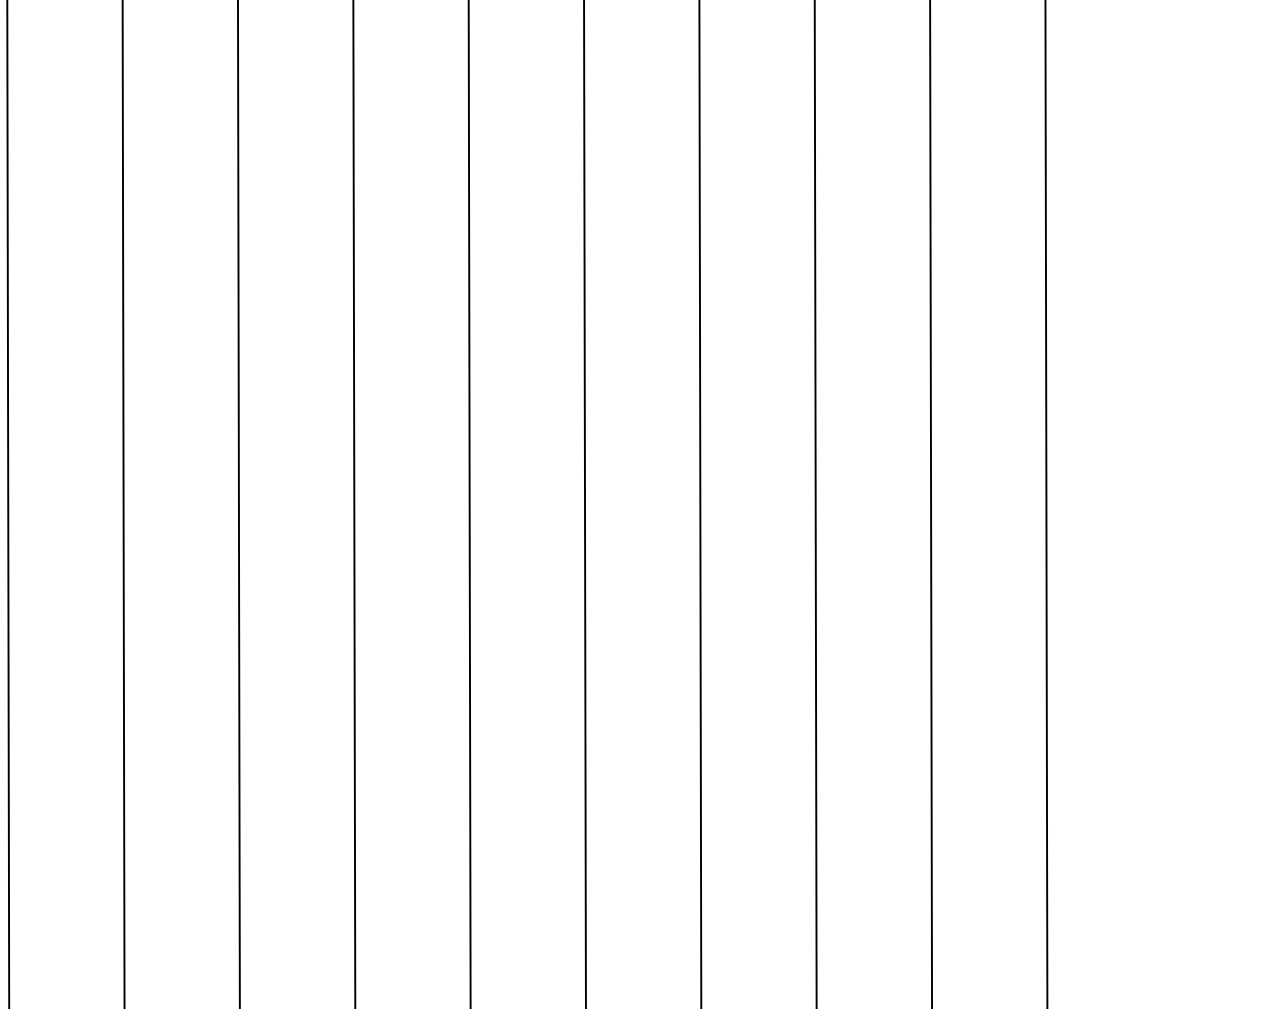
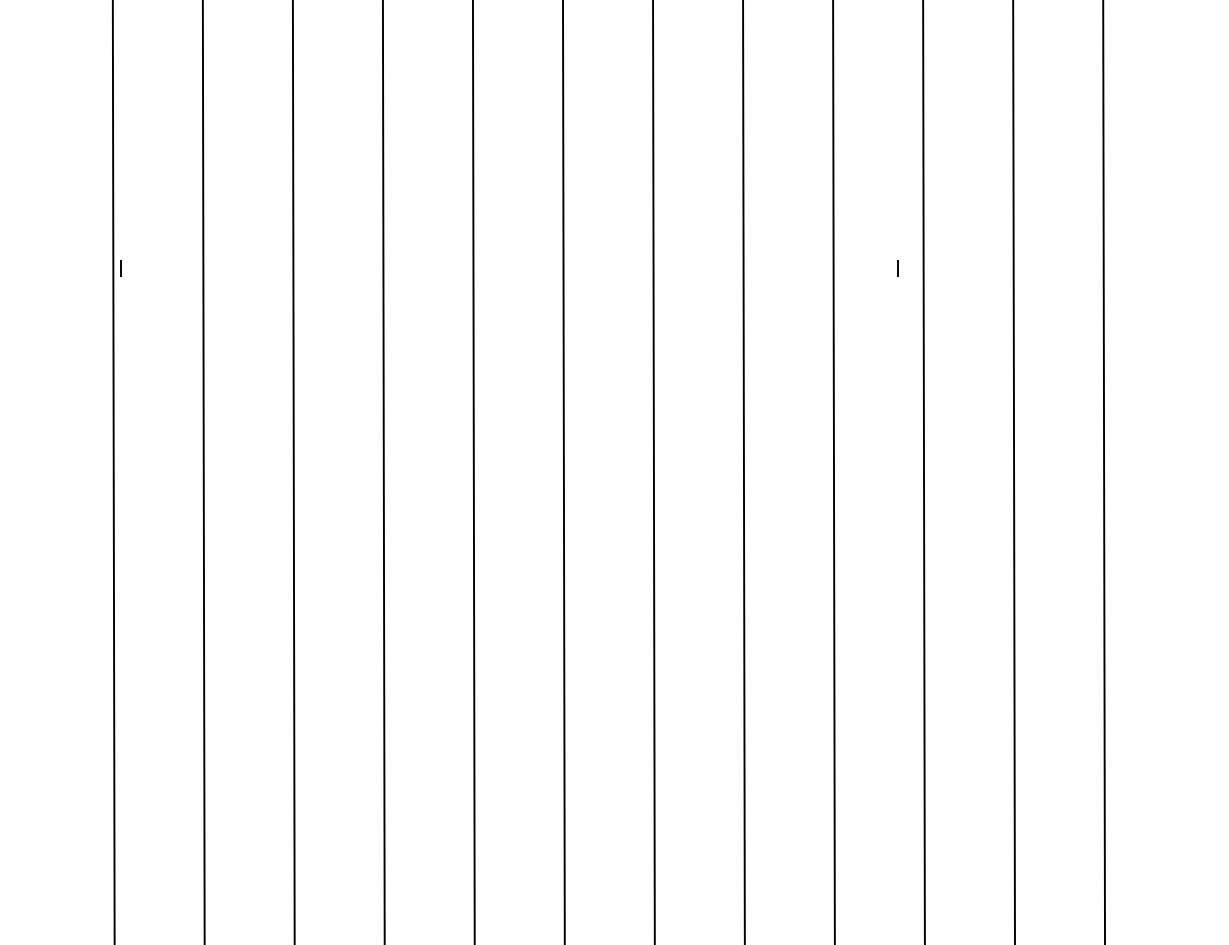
line: (781, 179) -> (897, 268), added

